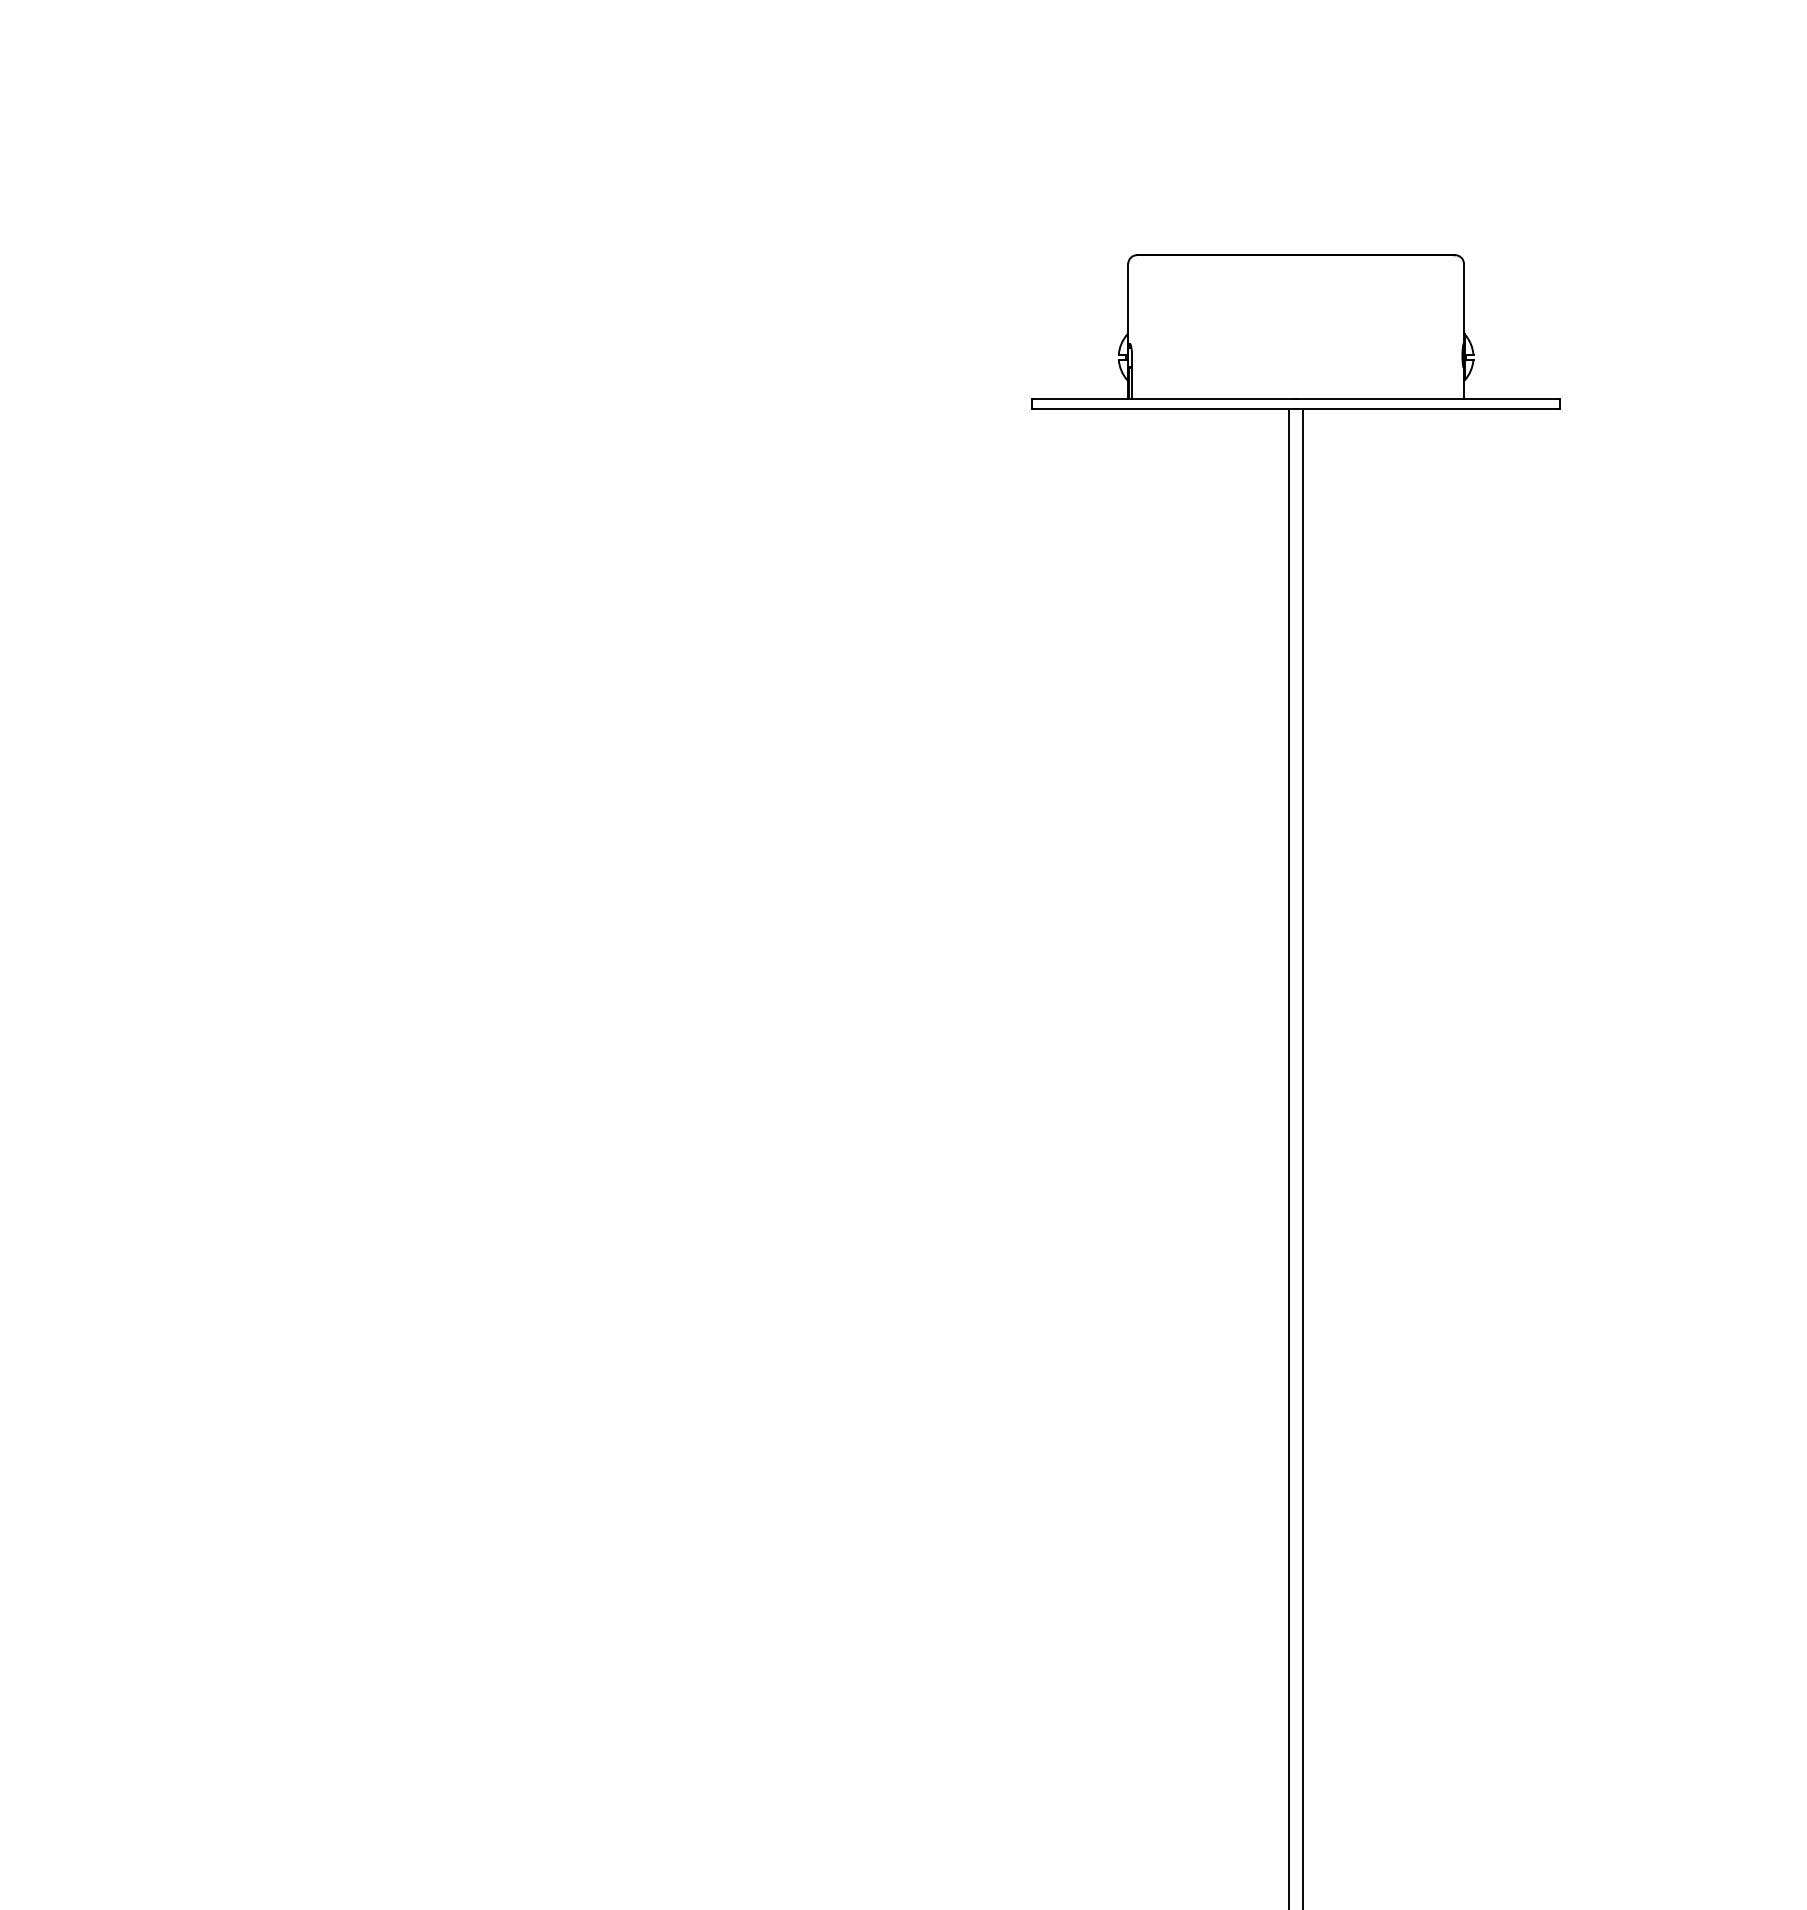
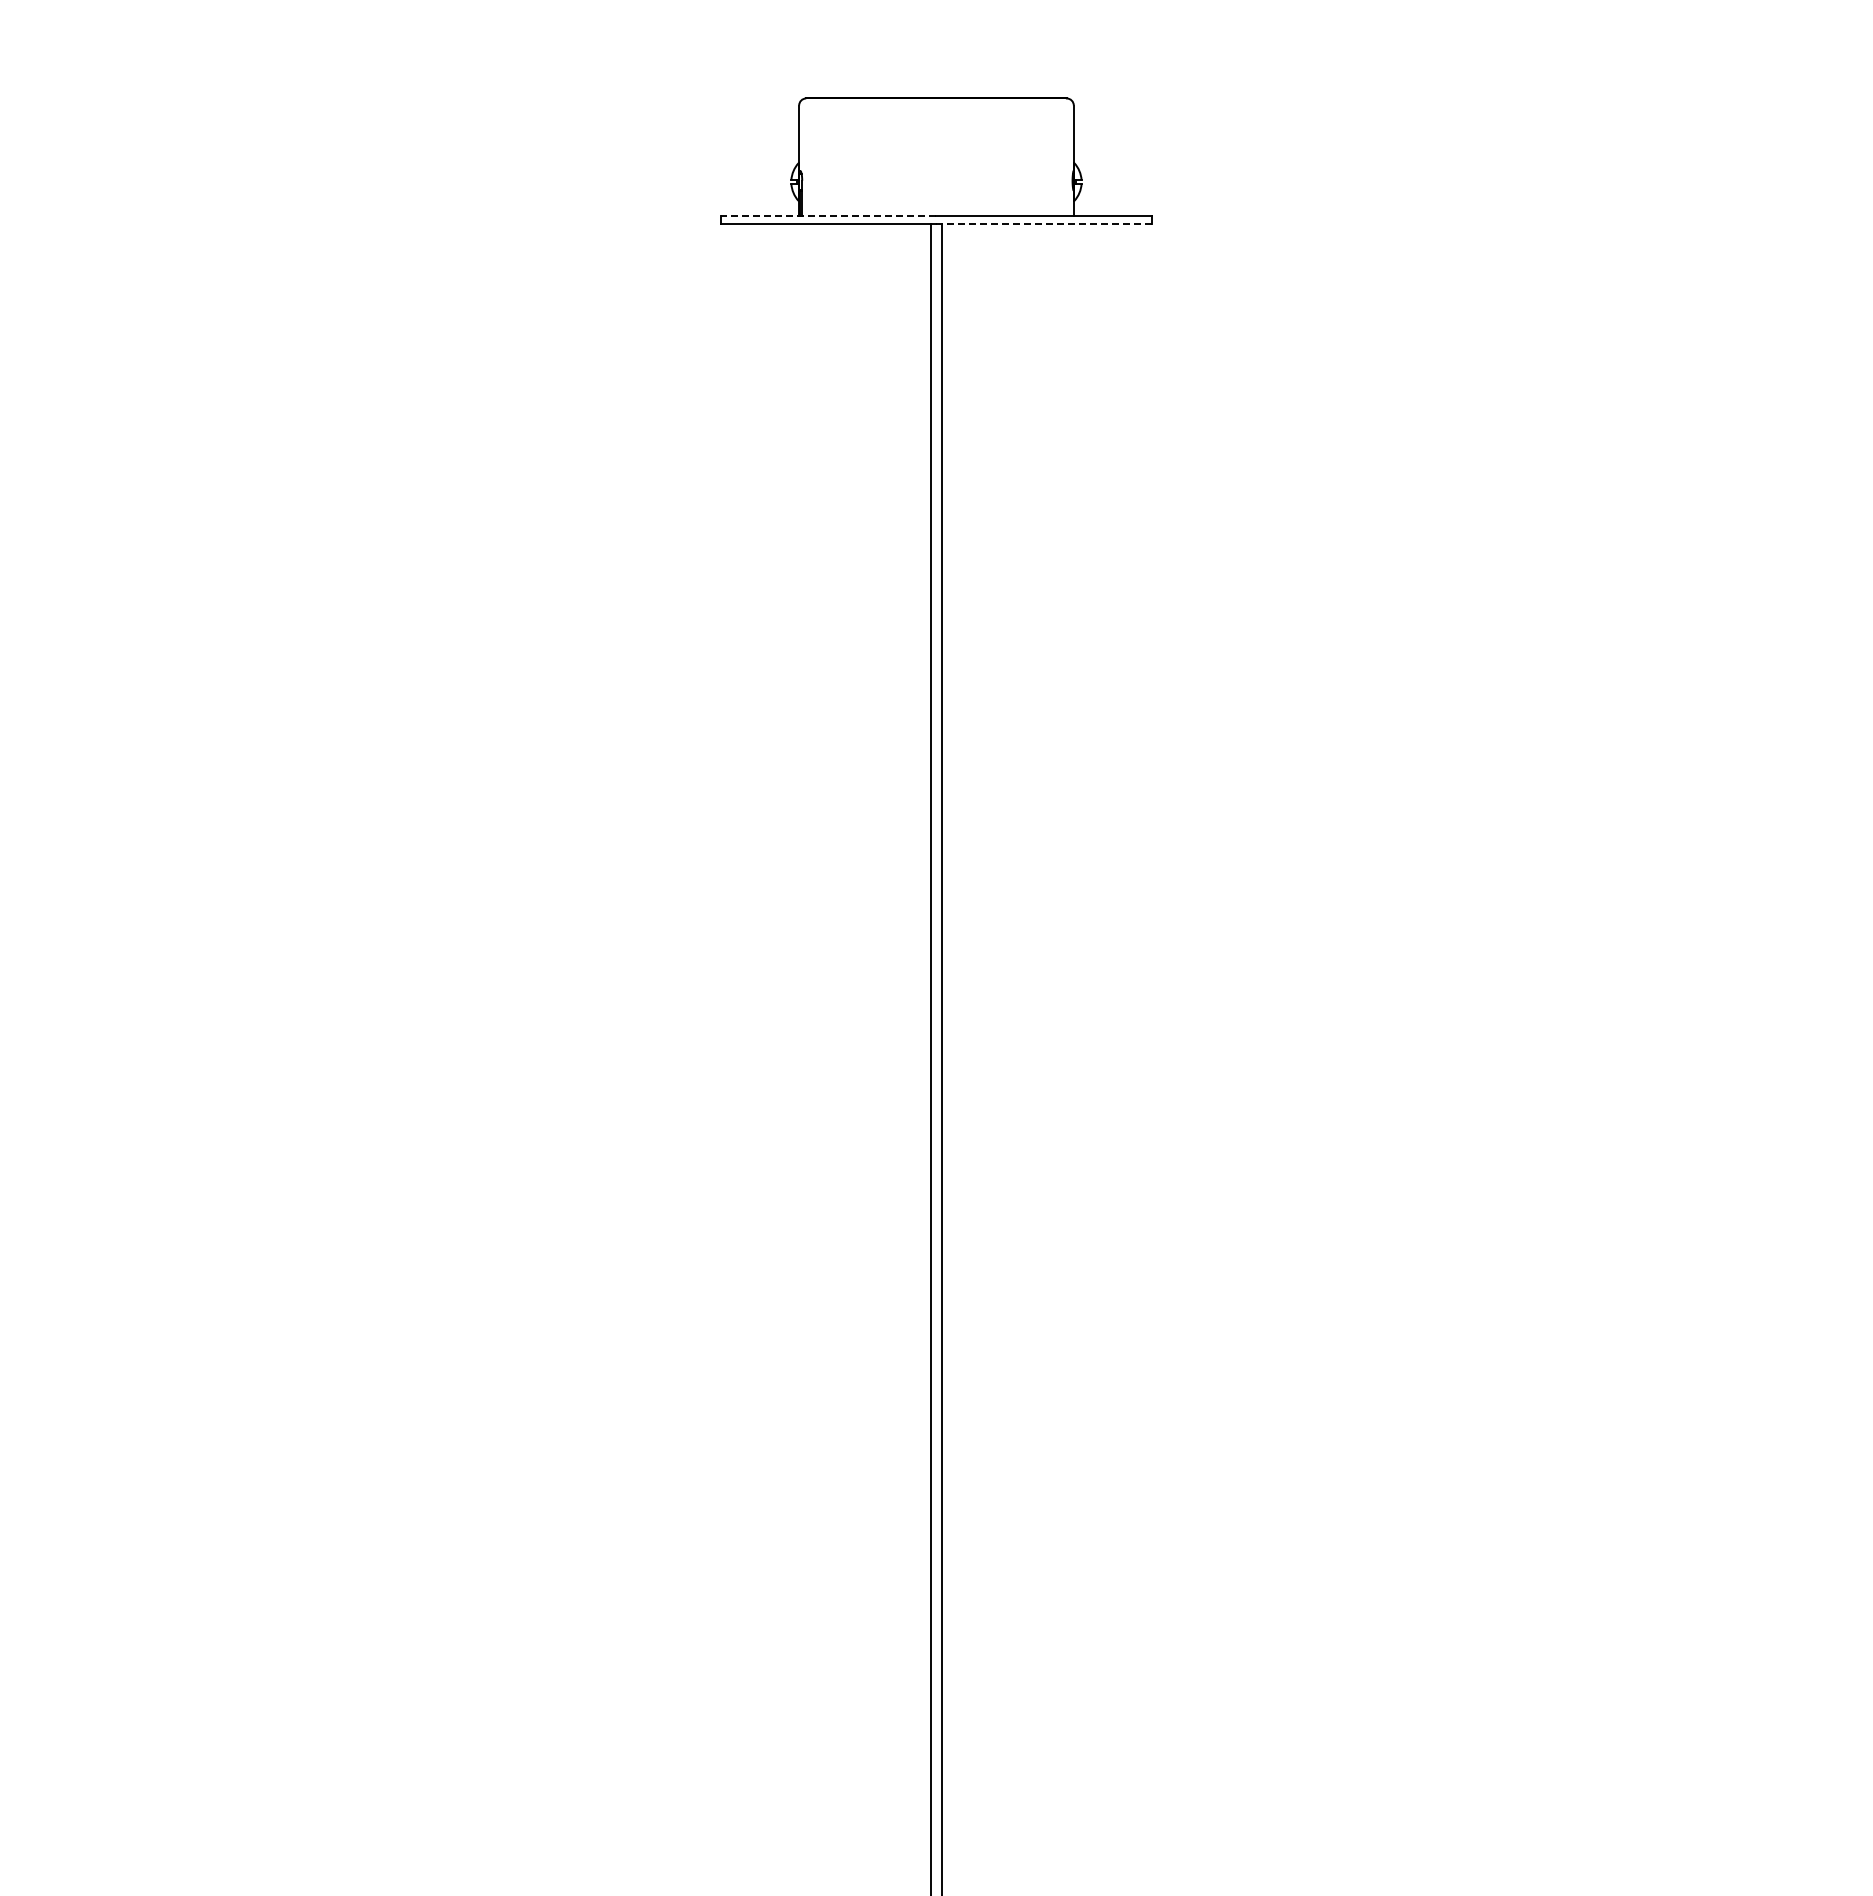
line: (1164, 399) -> (828, 216), solid -> dashed
line: (1428, 409) -> (1044, 224), solid -> dashed

